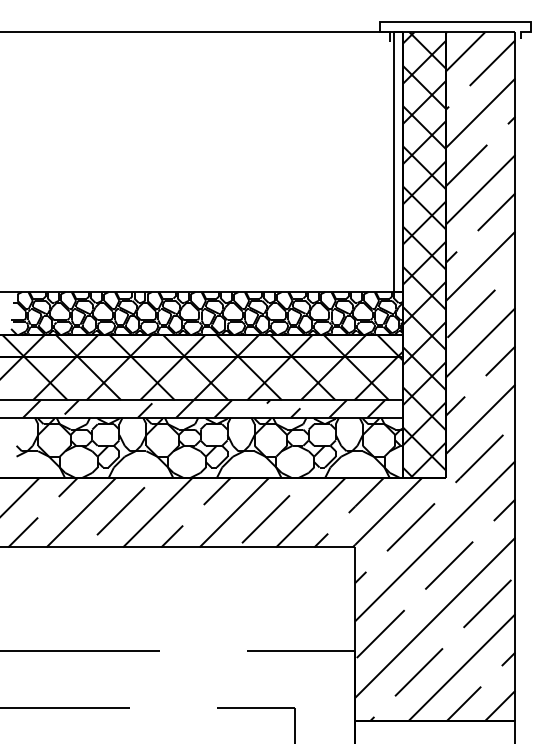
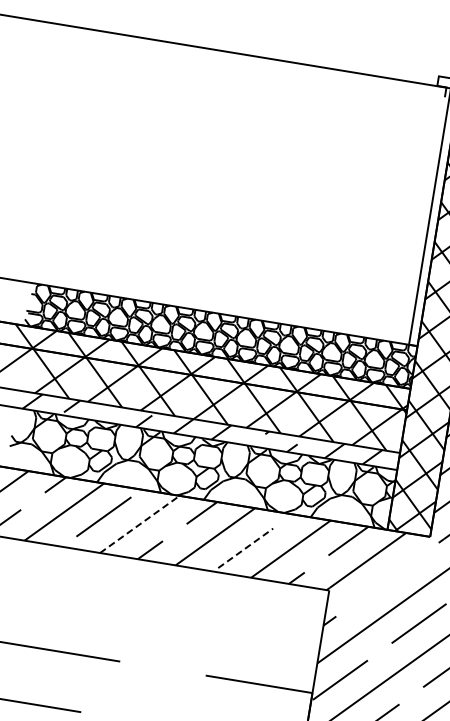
line: (157, 512) -> (139, 524), solid -> dashed
line: (265, 519) -> (245, 548), solid -> dashed
line: (410, 527) -> (387, 579), removed

